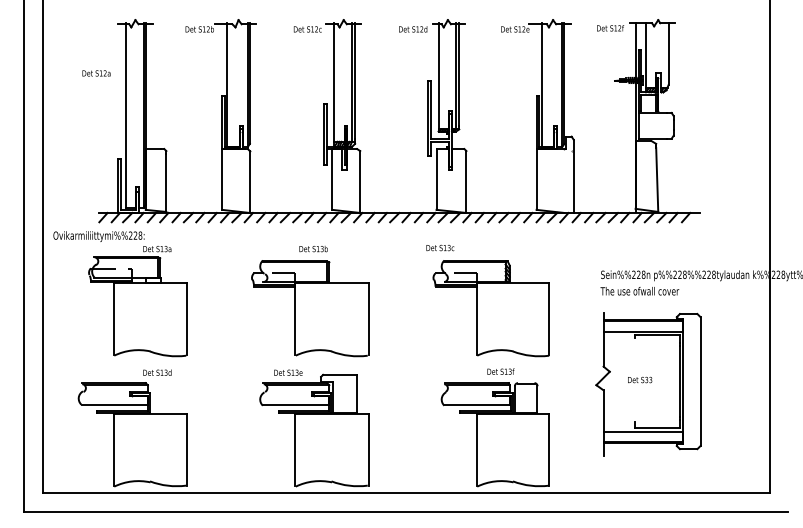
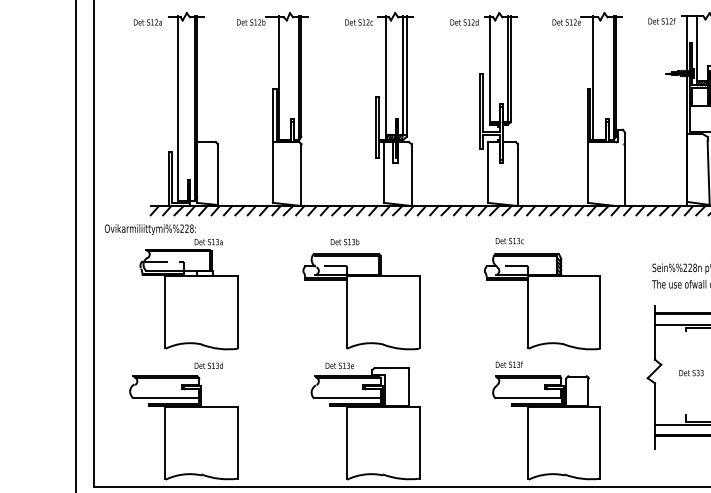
text: (96, 73) -> (147, 22), moved
text: (440, 247) -> (509, 240), moved
text: (313, 249) -> (344, 242), moved
text: (500, 371) -> (508, 364), moved

